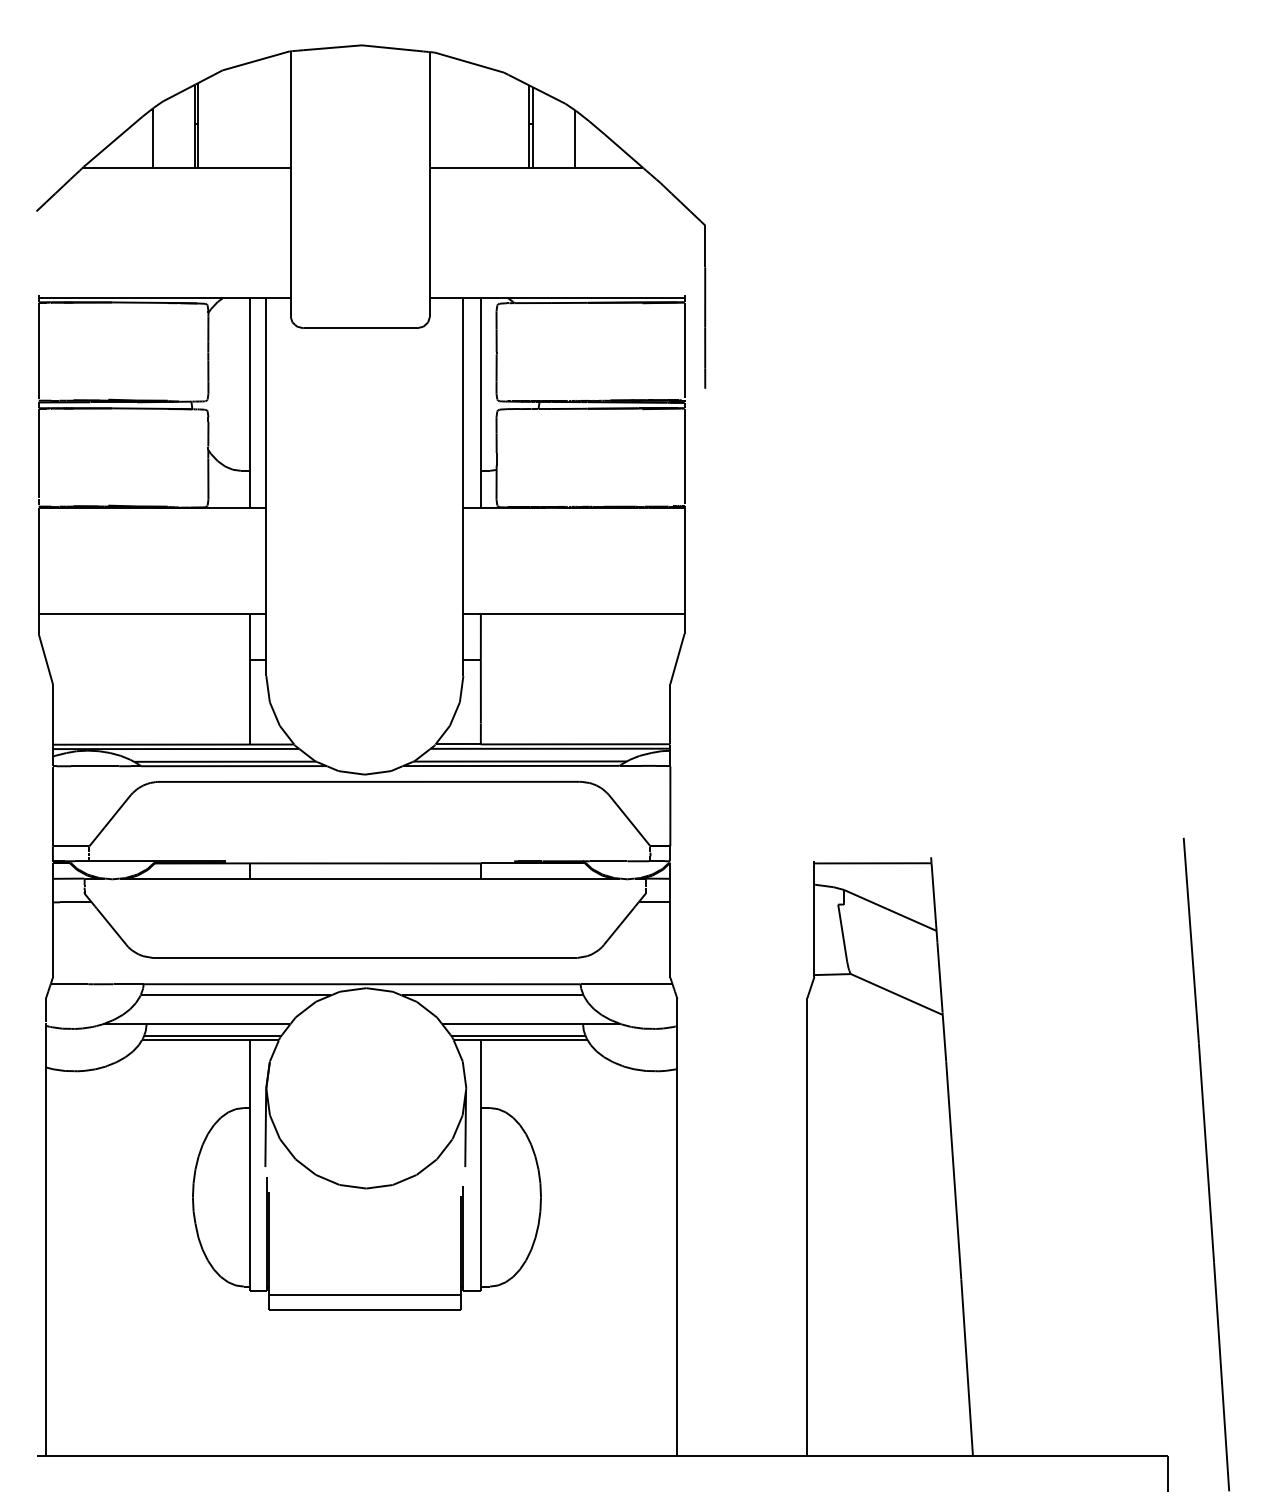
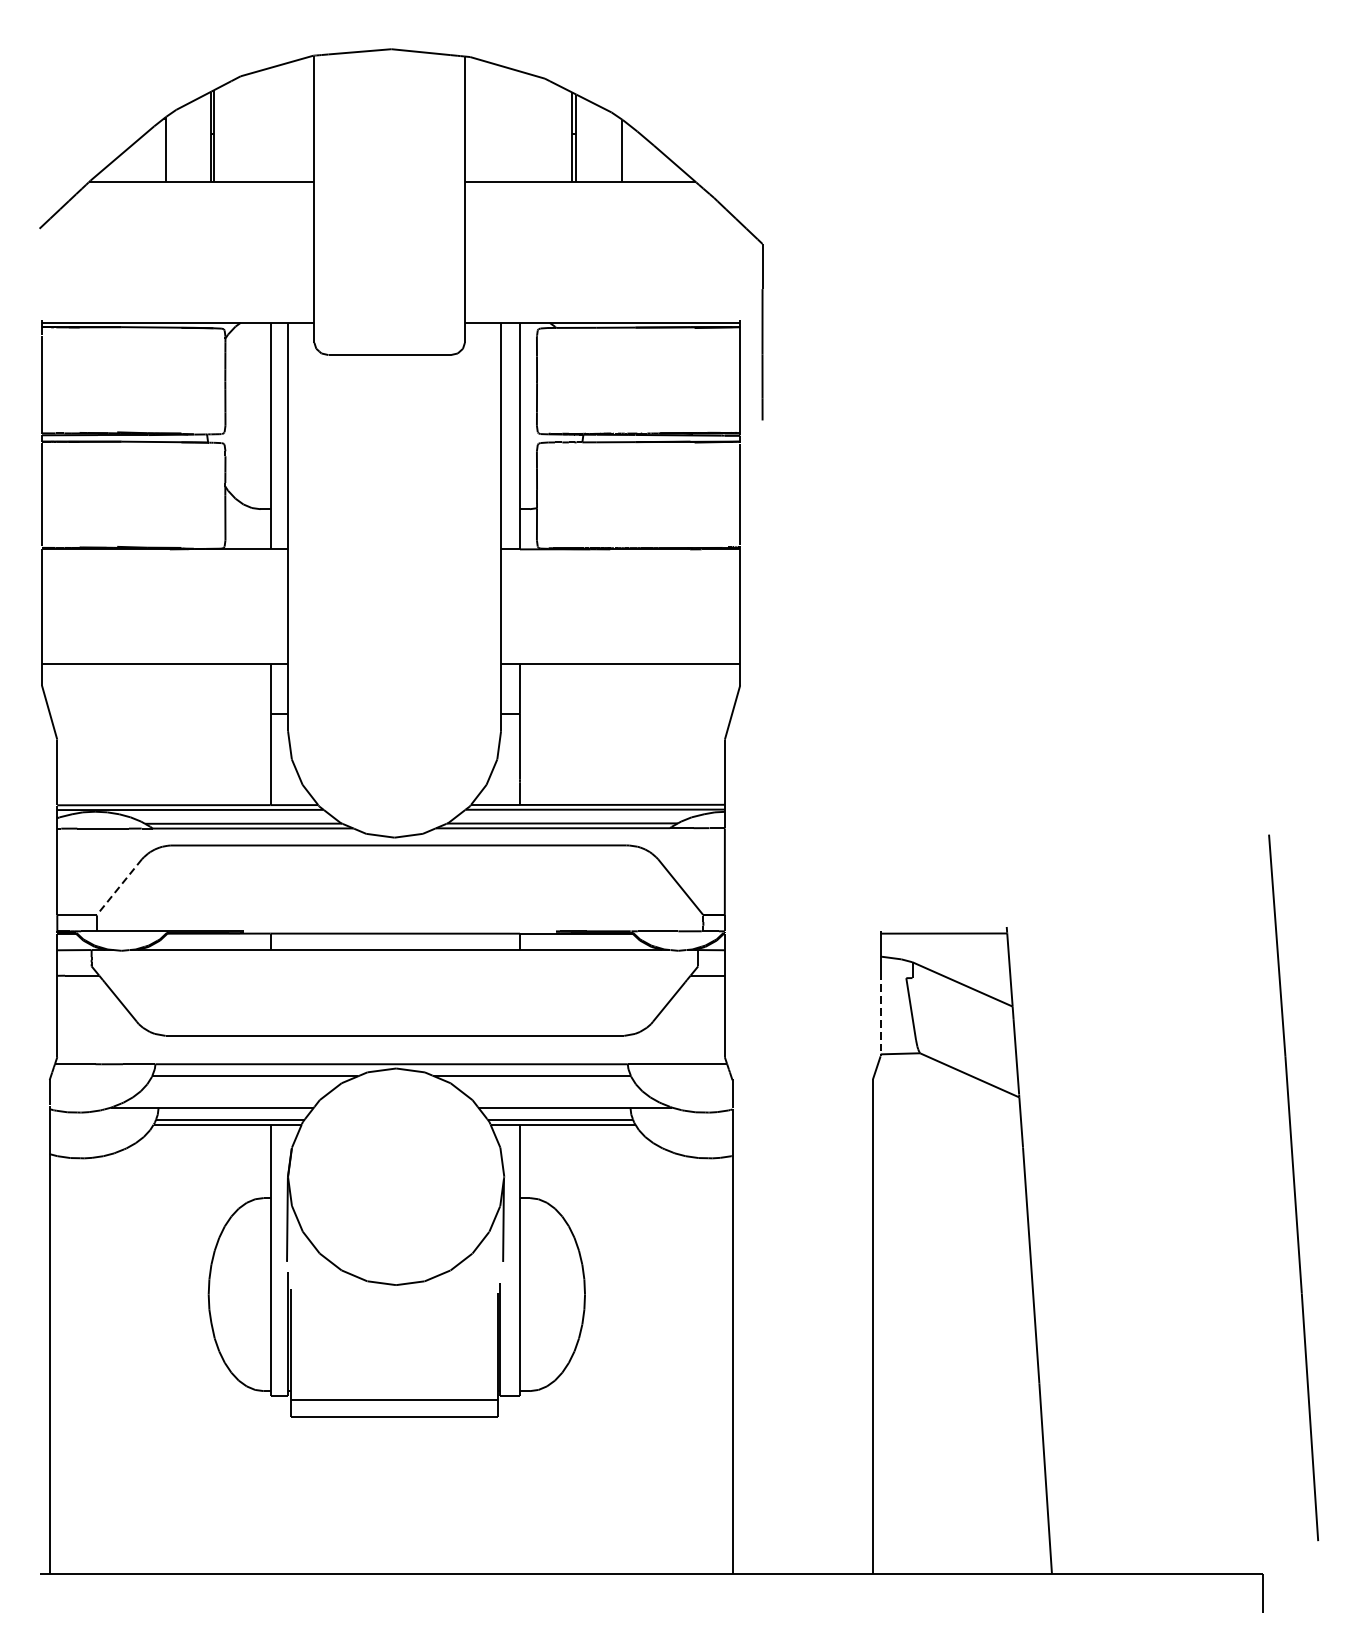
line: (109, 820) -> (118, 887), solid -> dashed
line: (814, 937) -> (880, 1013), solid -> dashed
part: (1205, 1164) -> (1292, 1187), moved

